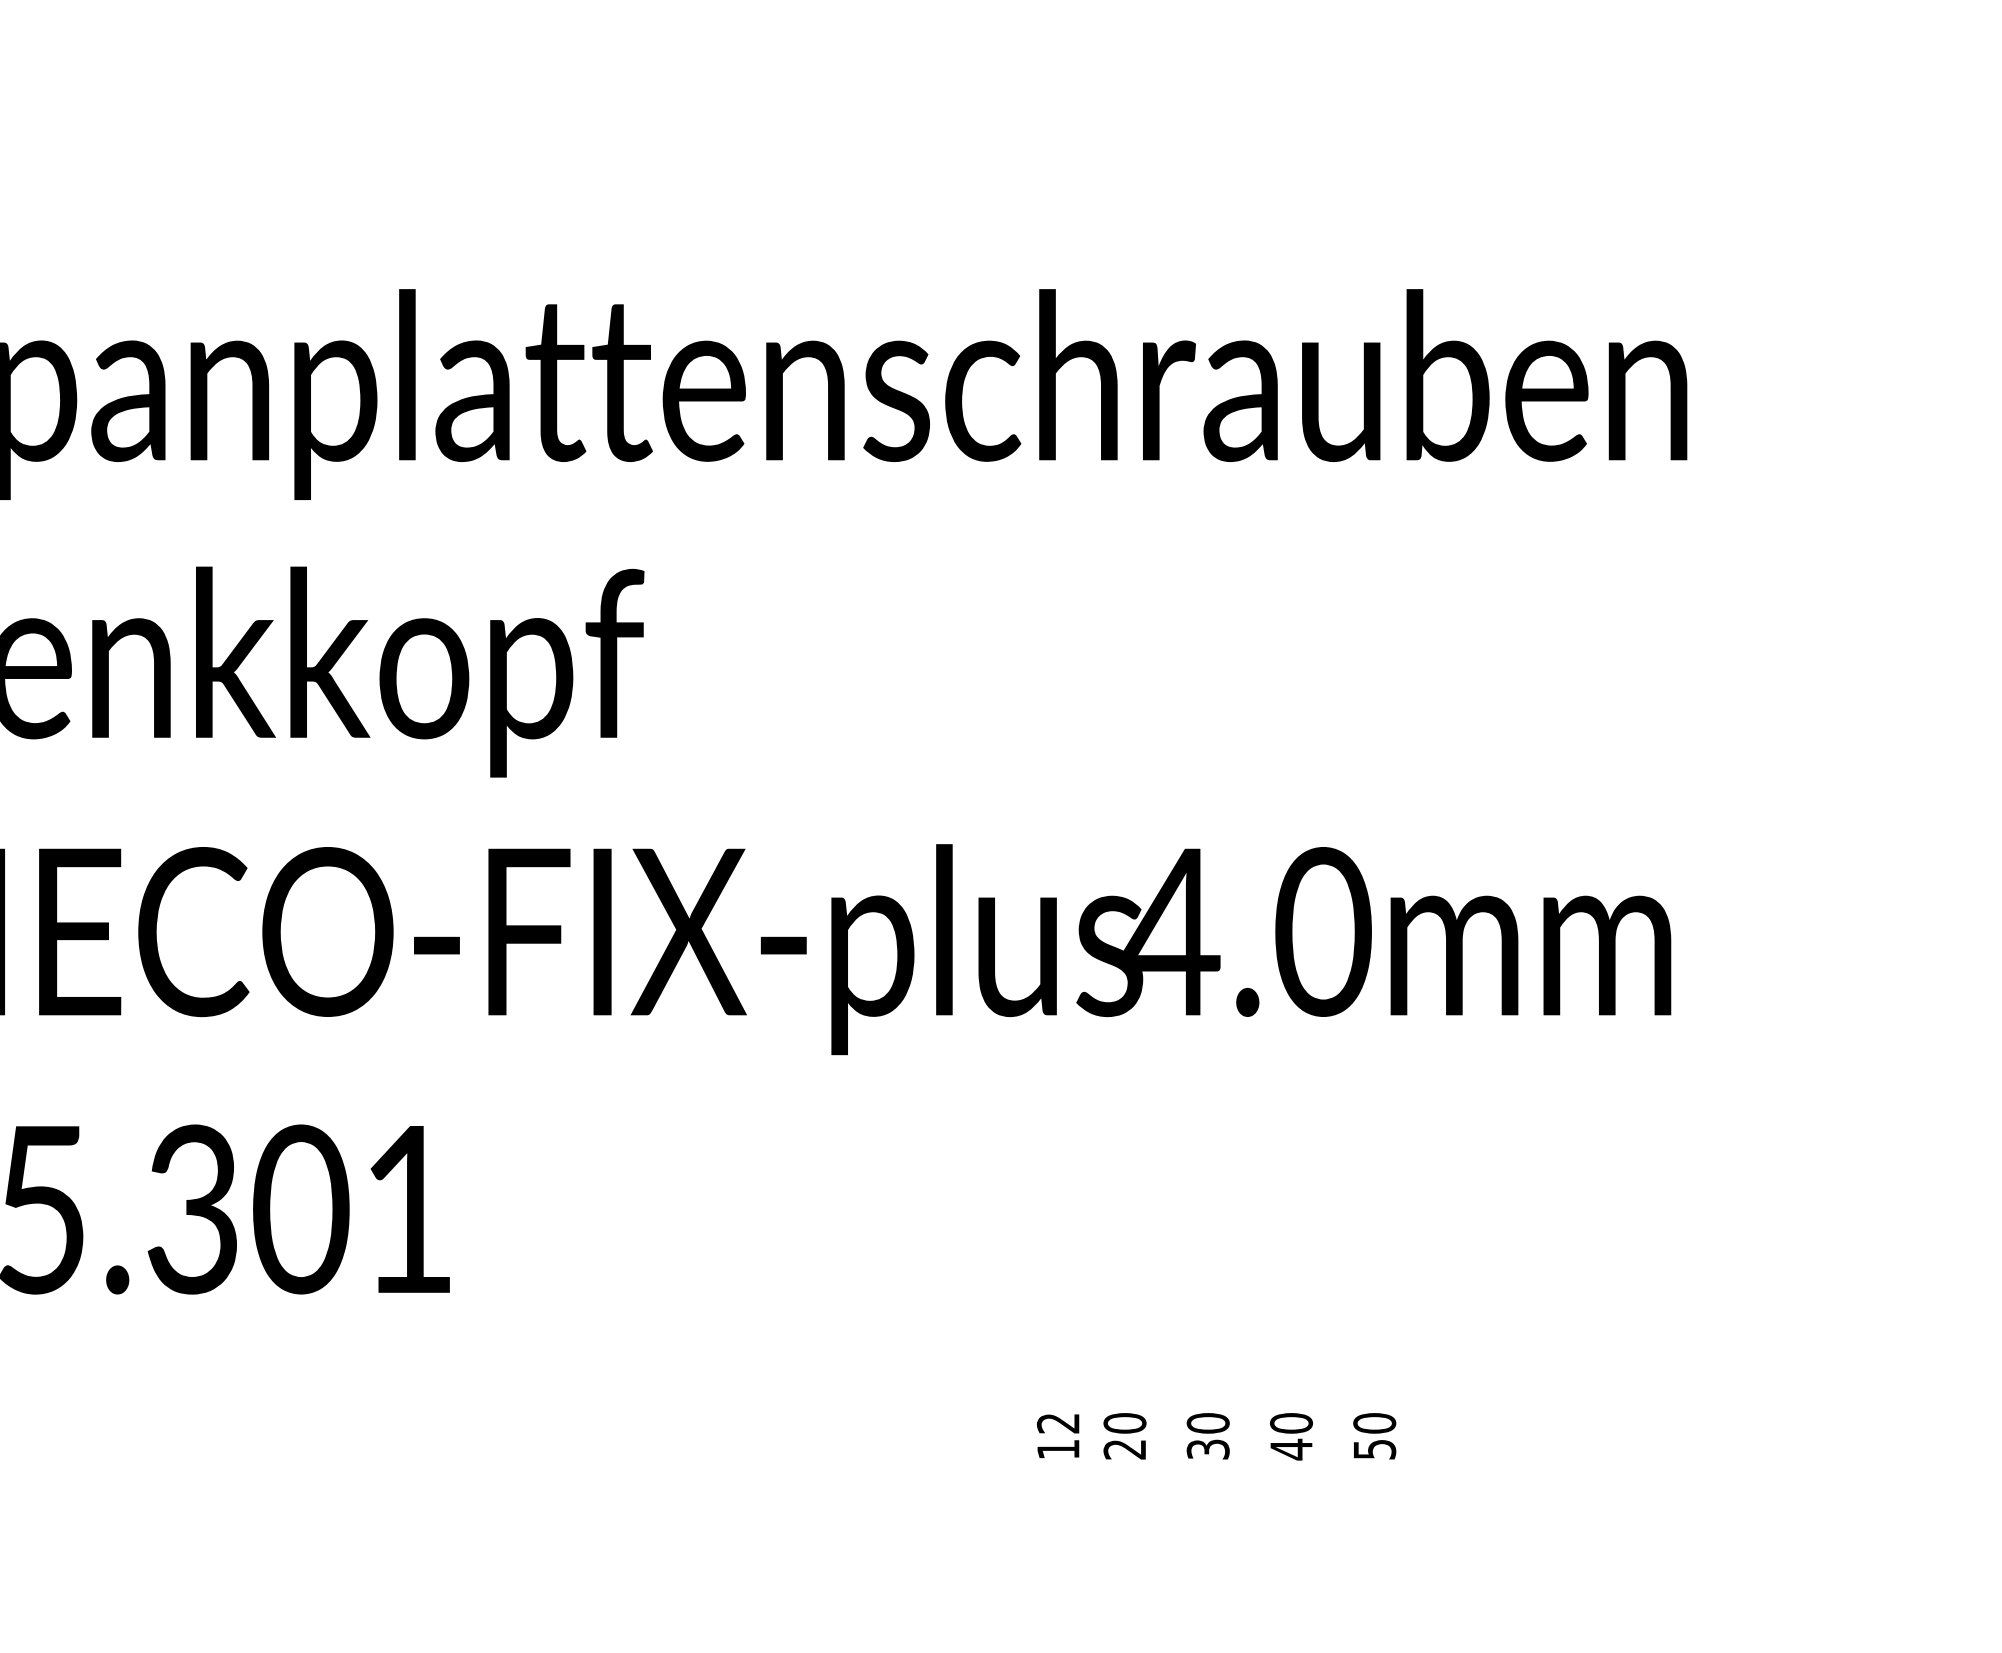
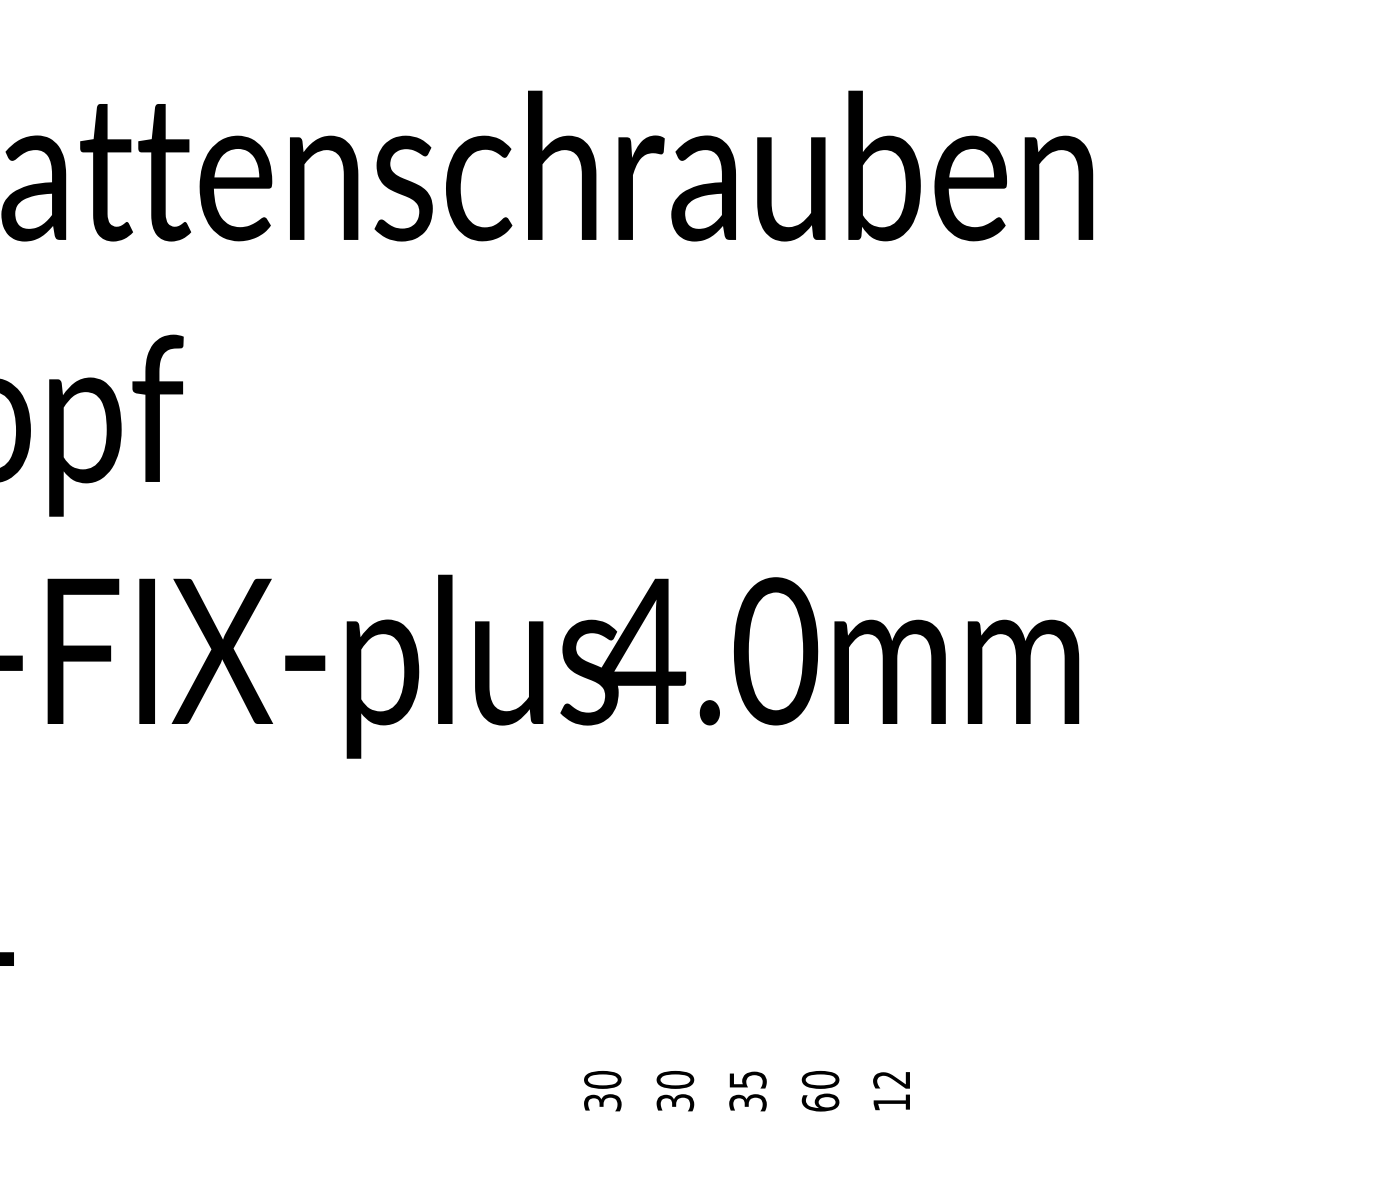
text: (1058, 1435) -> (891, 1090), moved
text: (1291, 1436) -> (748, 1091), 40 -> 35
text: (1124, 1449) -> (602, 1102), 20 -> 30
text: (1374, 1449) -> (820, 1102), 50 -> 60

